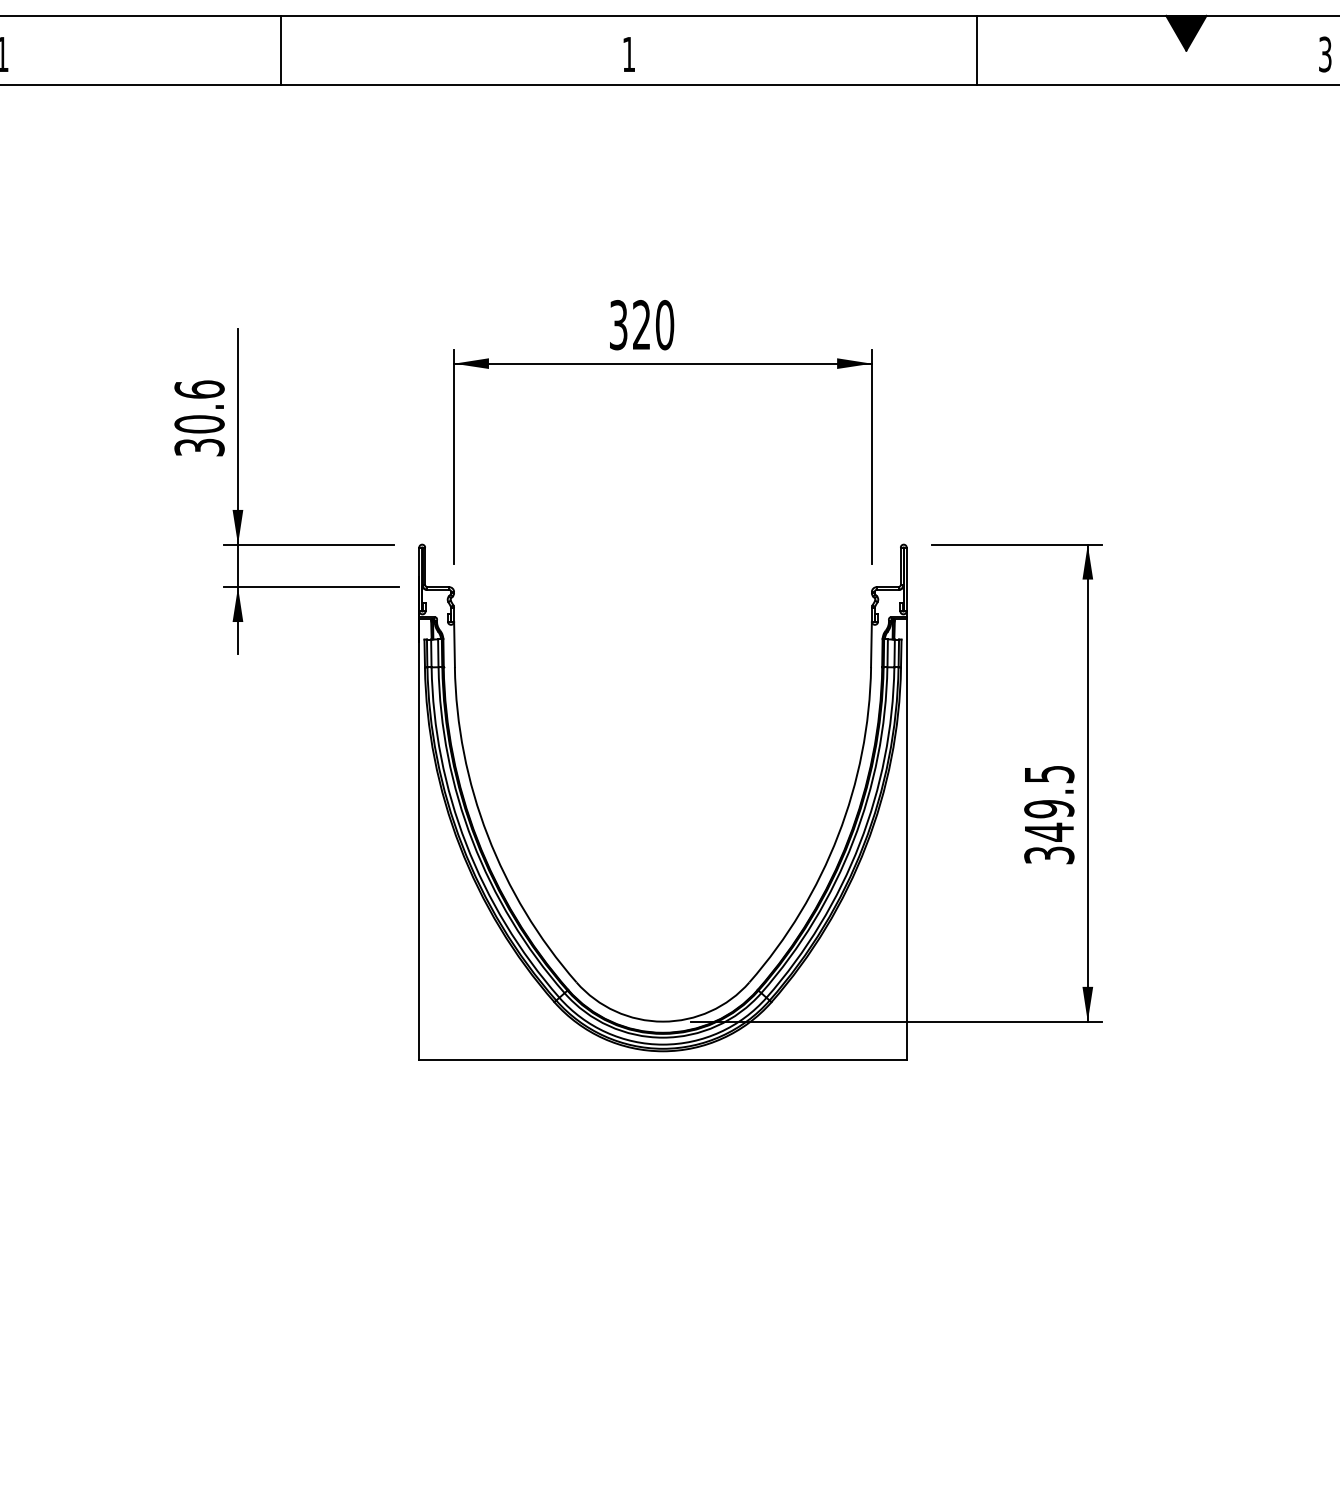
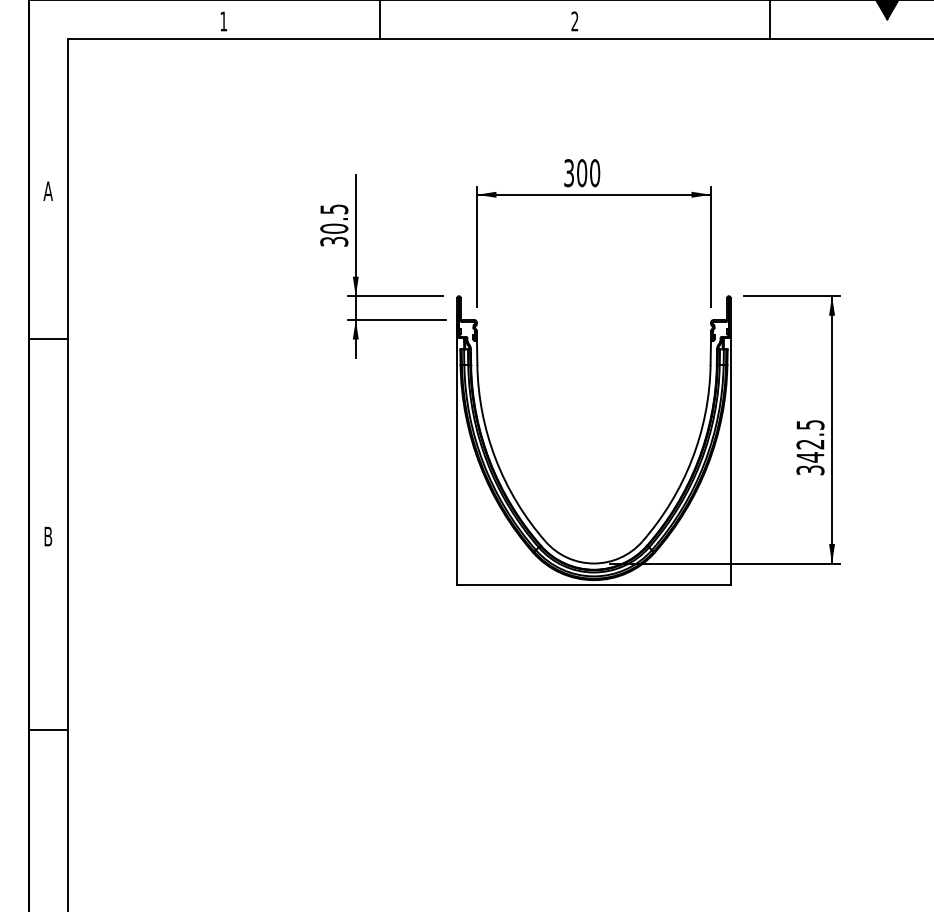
text: (628, 54) -> (574, 21), 1 -> 2
text: (642, 325) -> (582, 173), 320 -> 300
text: (199, 389) -> (334, 209), 30.6 -> 30.5
text: (1049, 809) -> (810, 444), 349.5 -> 342.5

